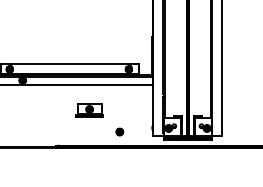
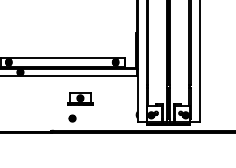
part: (119, 131) -> (72, 118), moved

